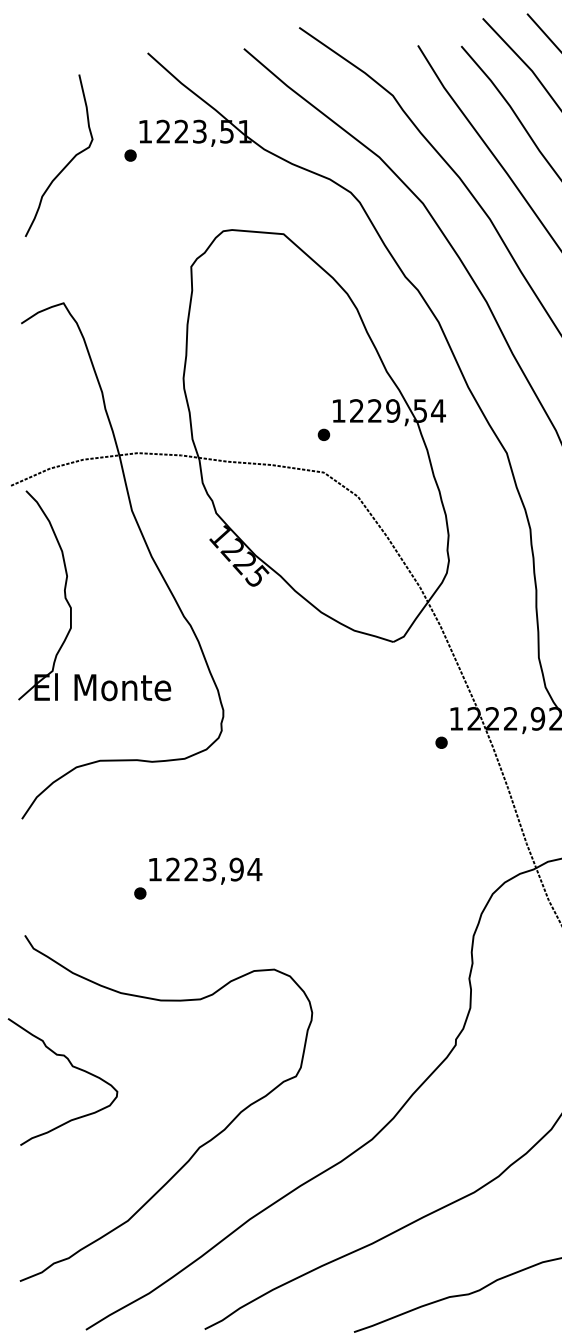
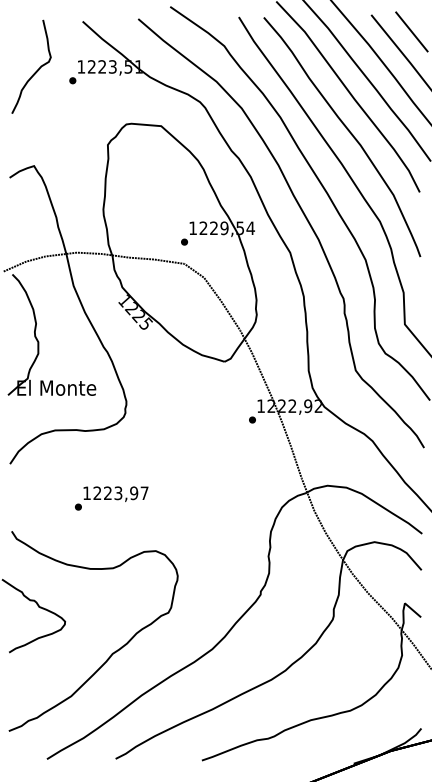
curve: (67, 162) -> (36, 70), moved
text: (254, 868) -> (144, 492), 1223,94 -> 1223,97

